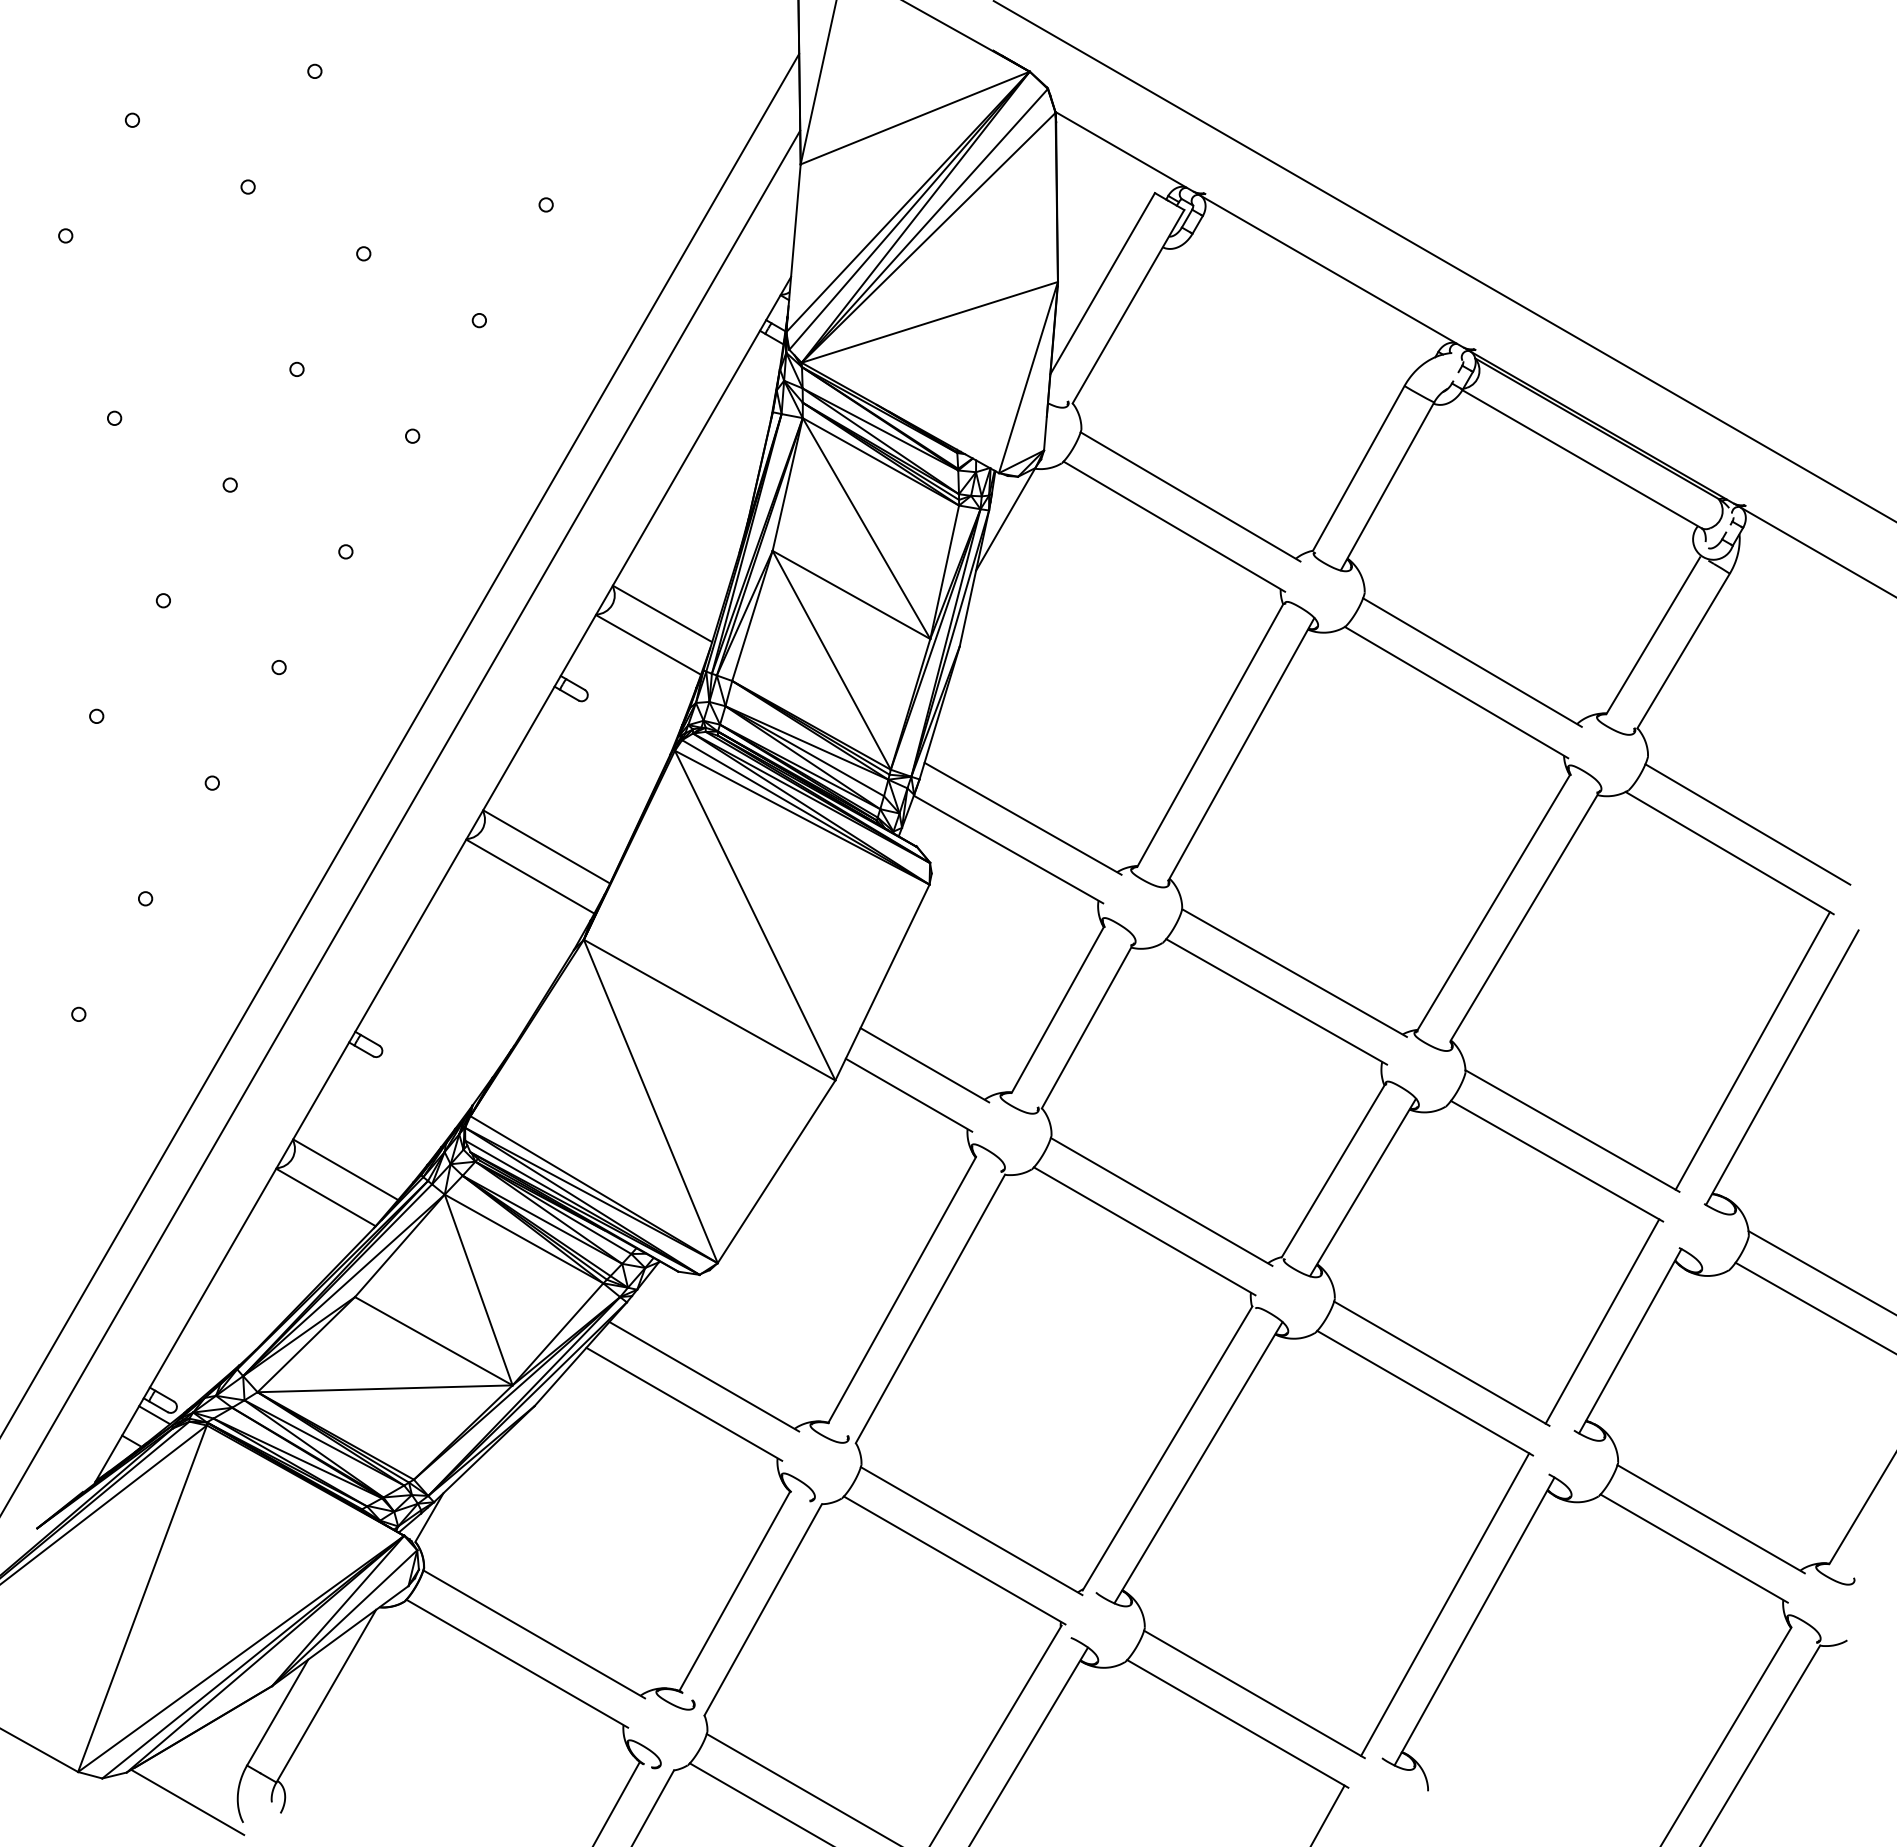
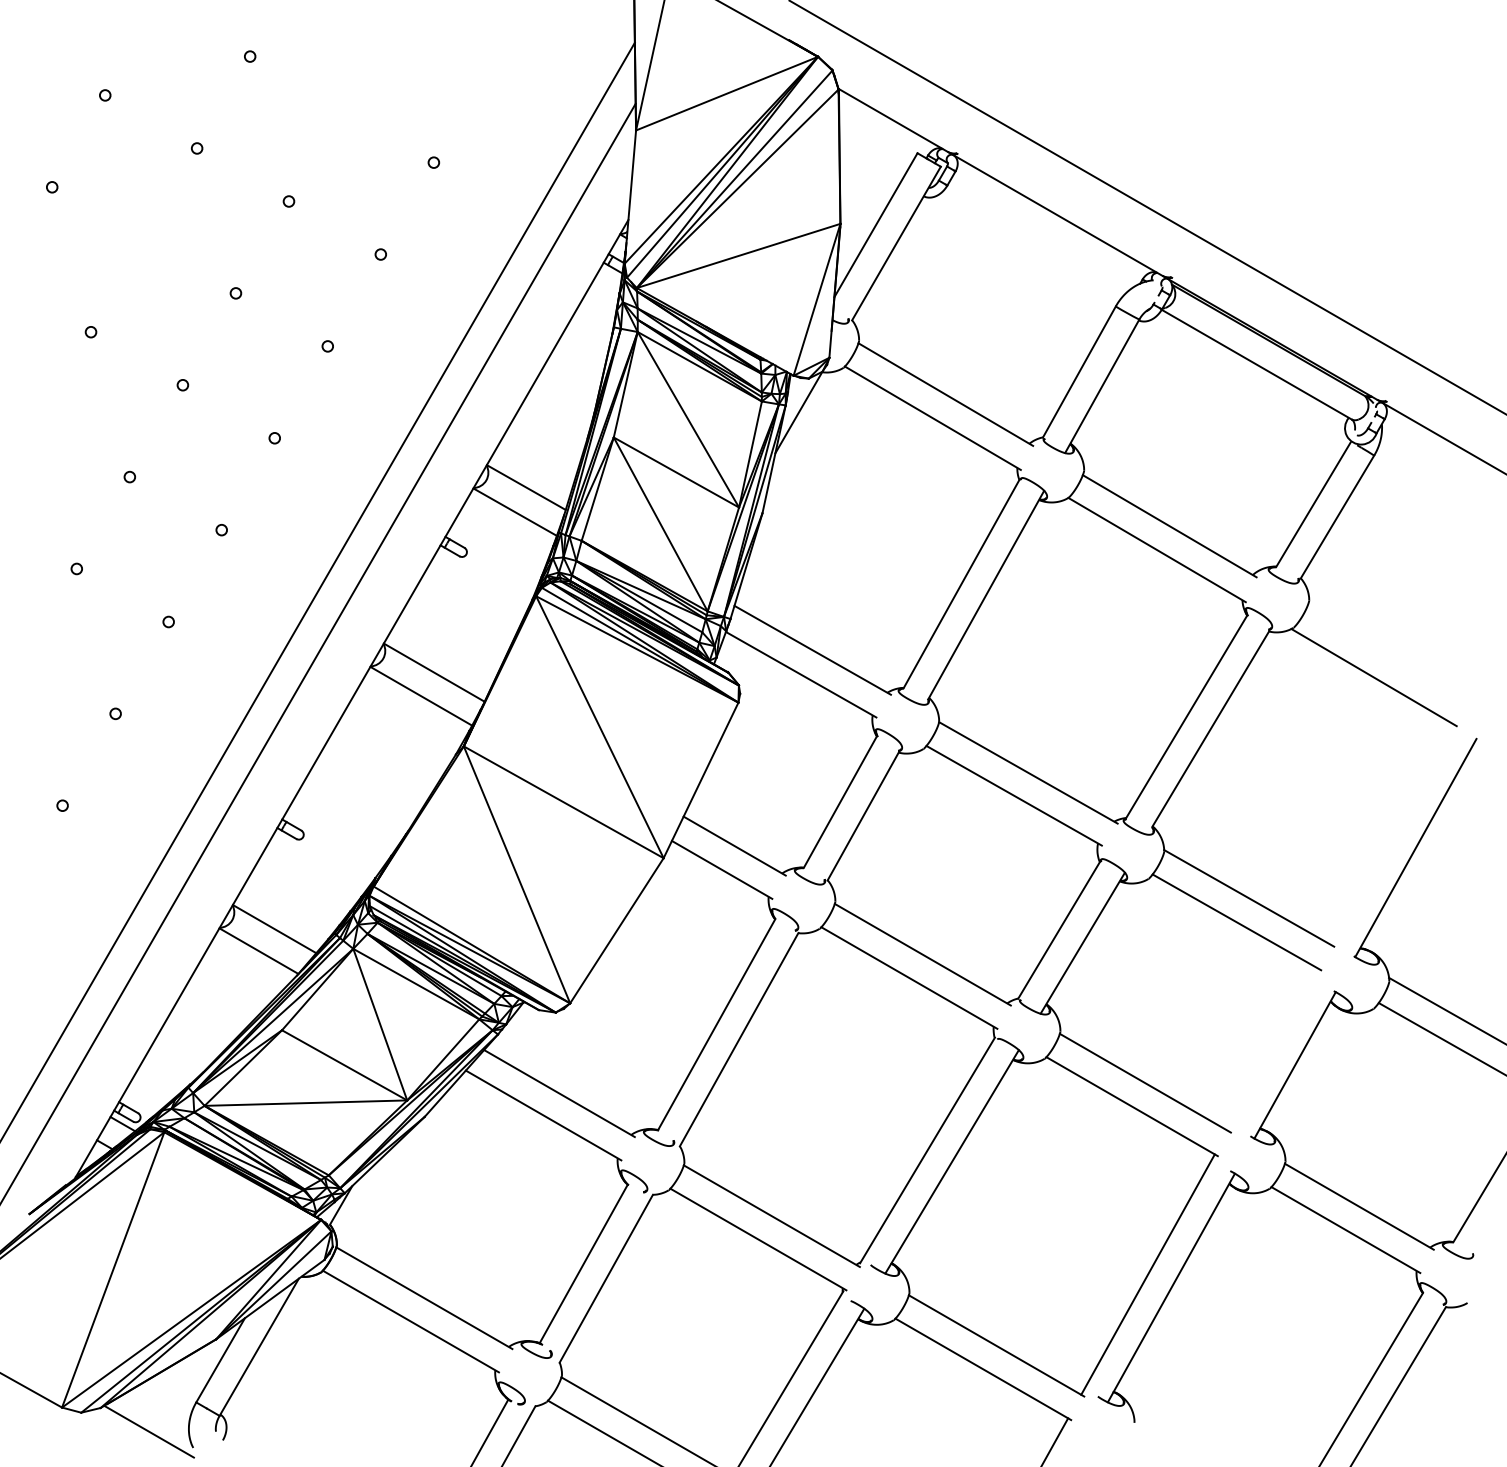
line: (1747, 824) -> (1388, 654), removed
line: (1752, 1050) -> (1392, 834), removed
line: (1601, 1321) -> (1272, 1049), removed

